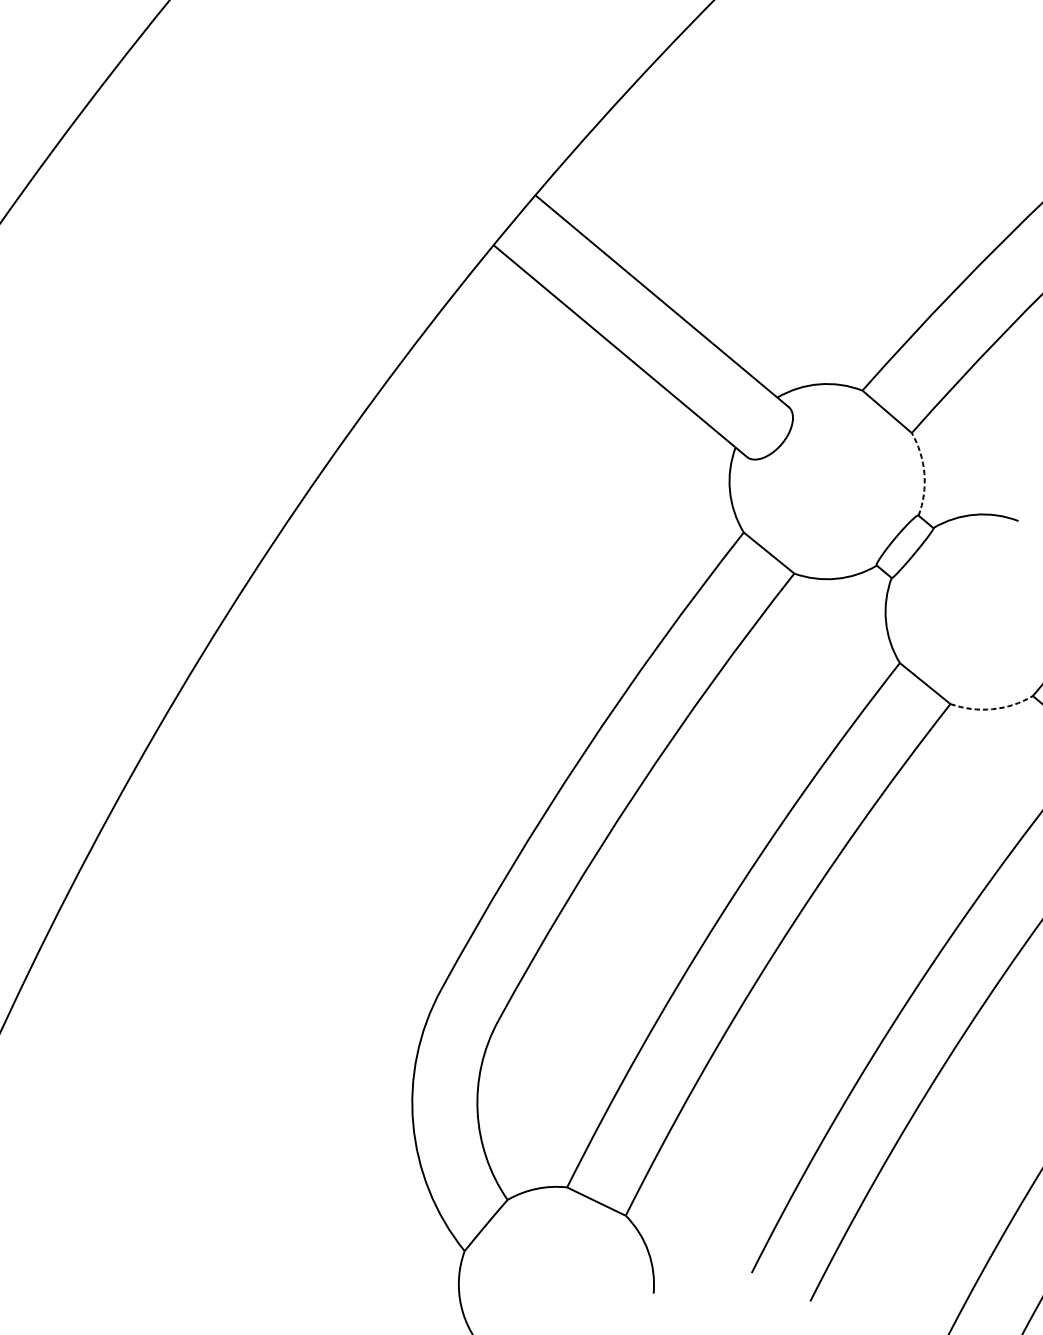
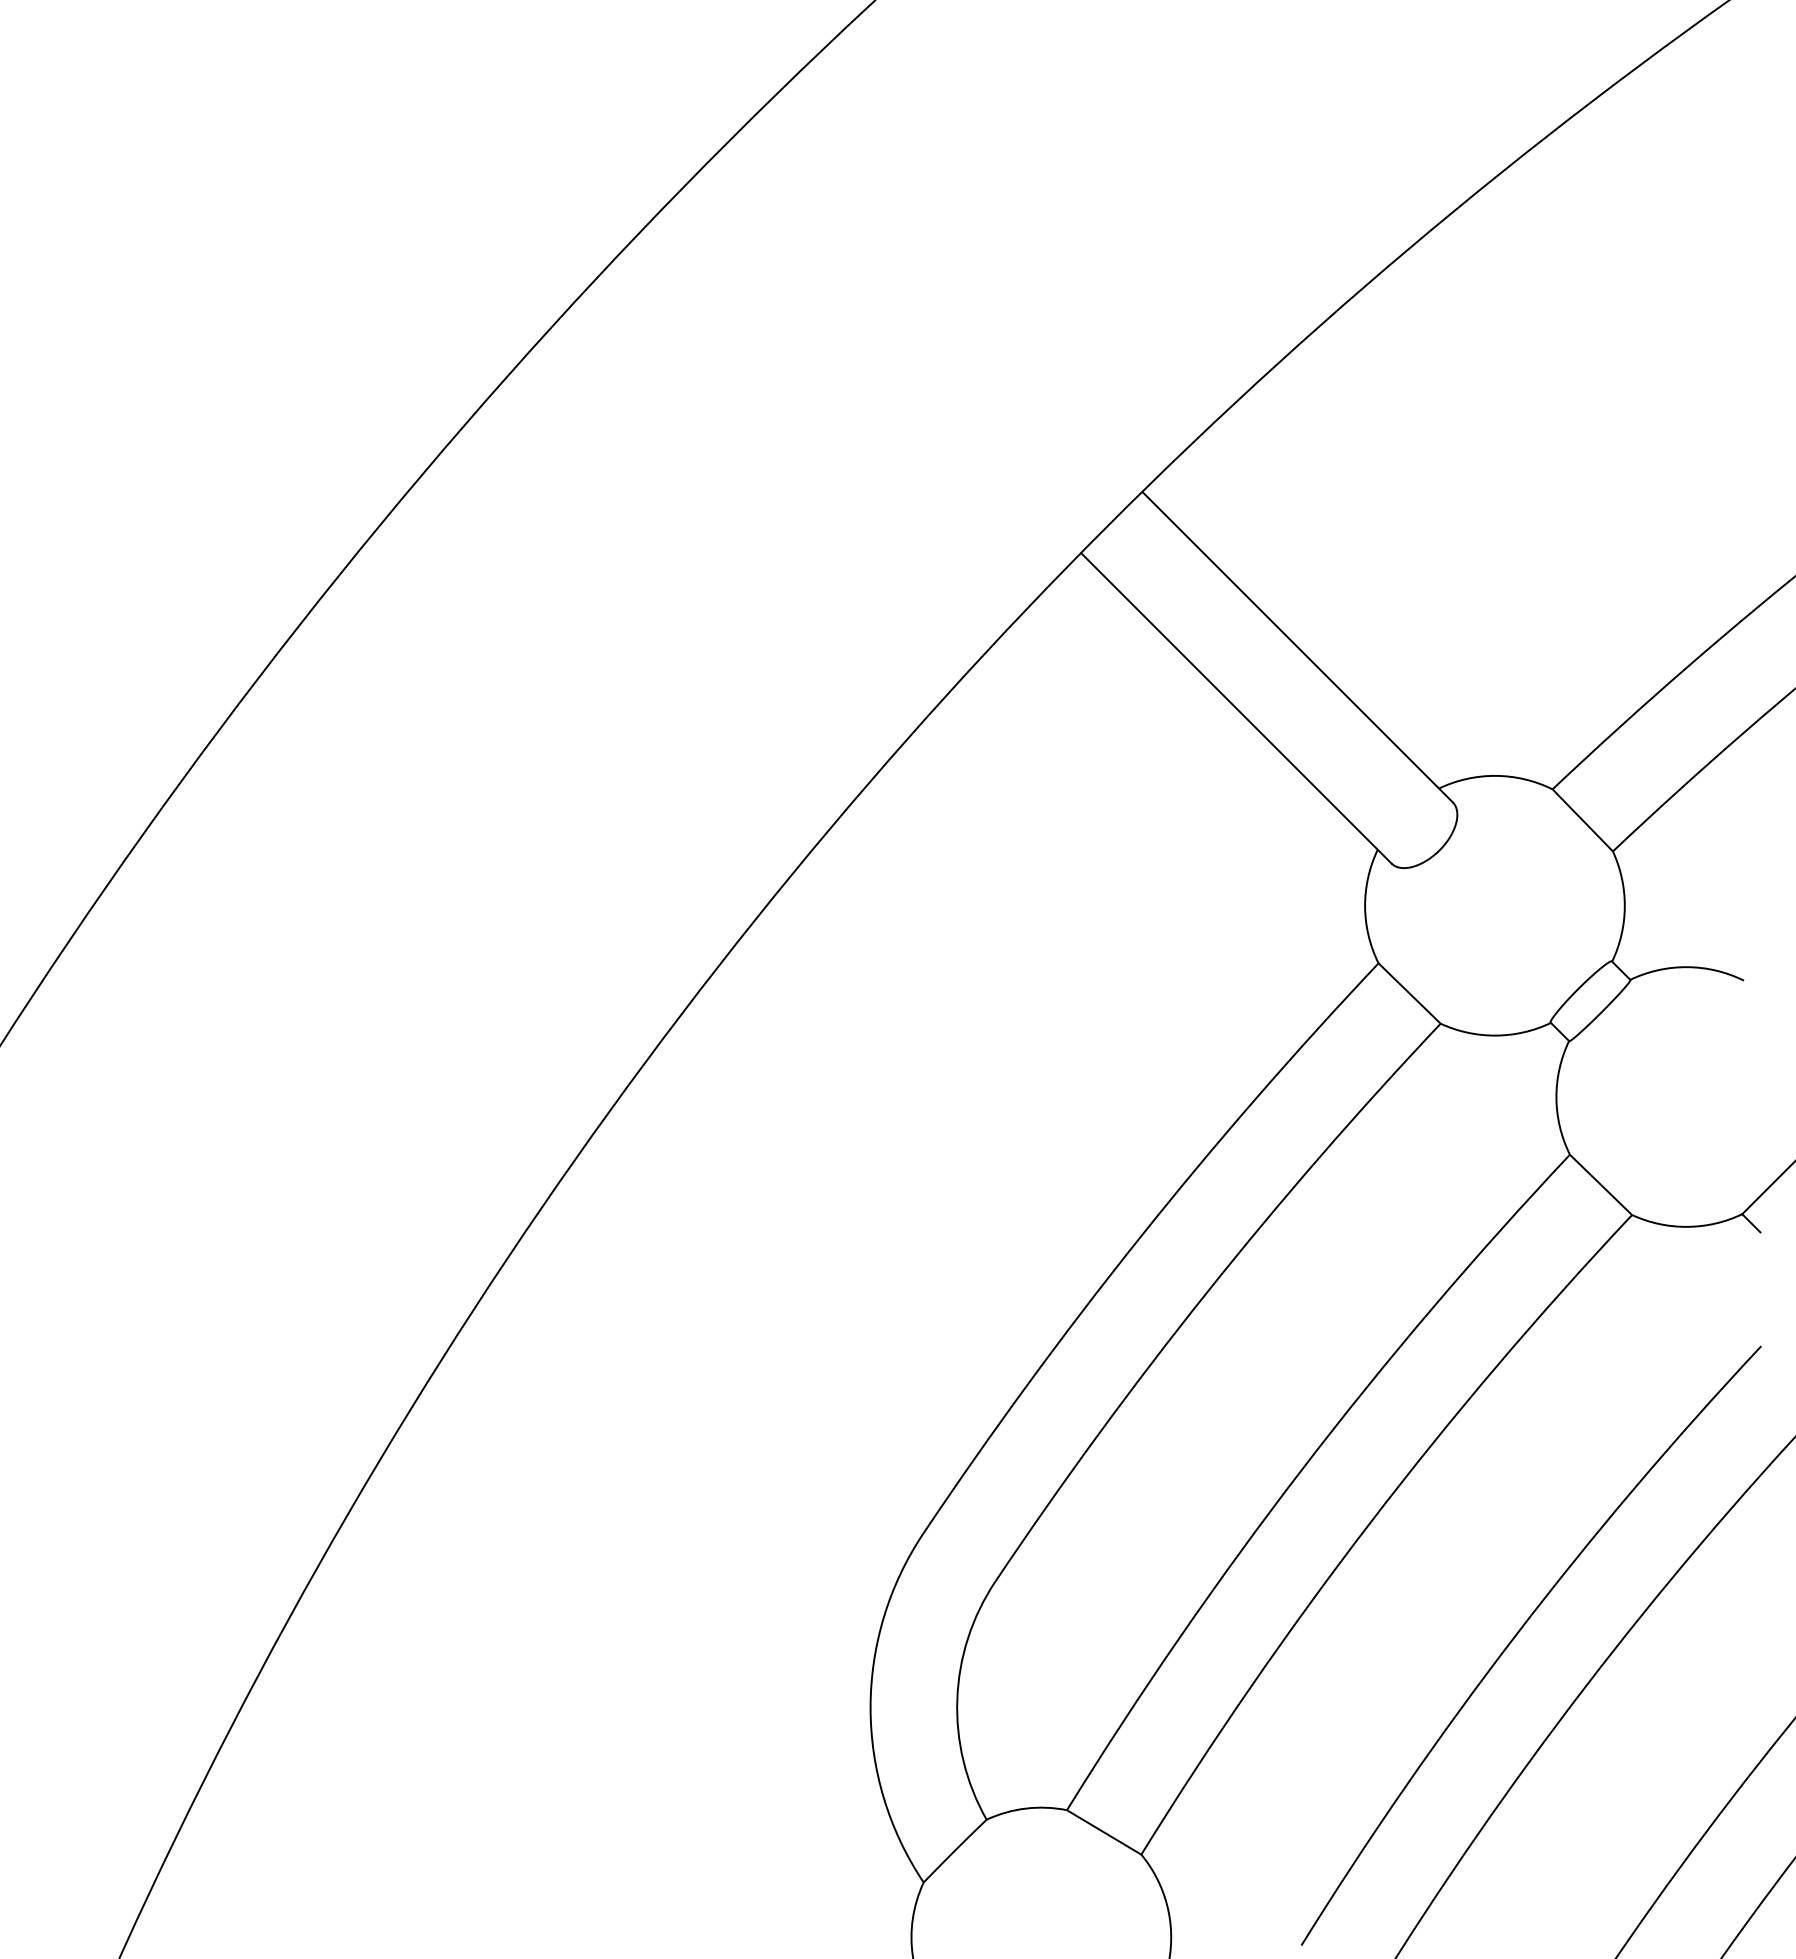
arc: (924, 473) -> (1624, 906), dashed -> solid
arc: (992, 708) -> (1687, 1226), dashed -> solid

